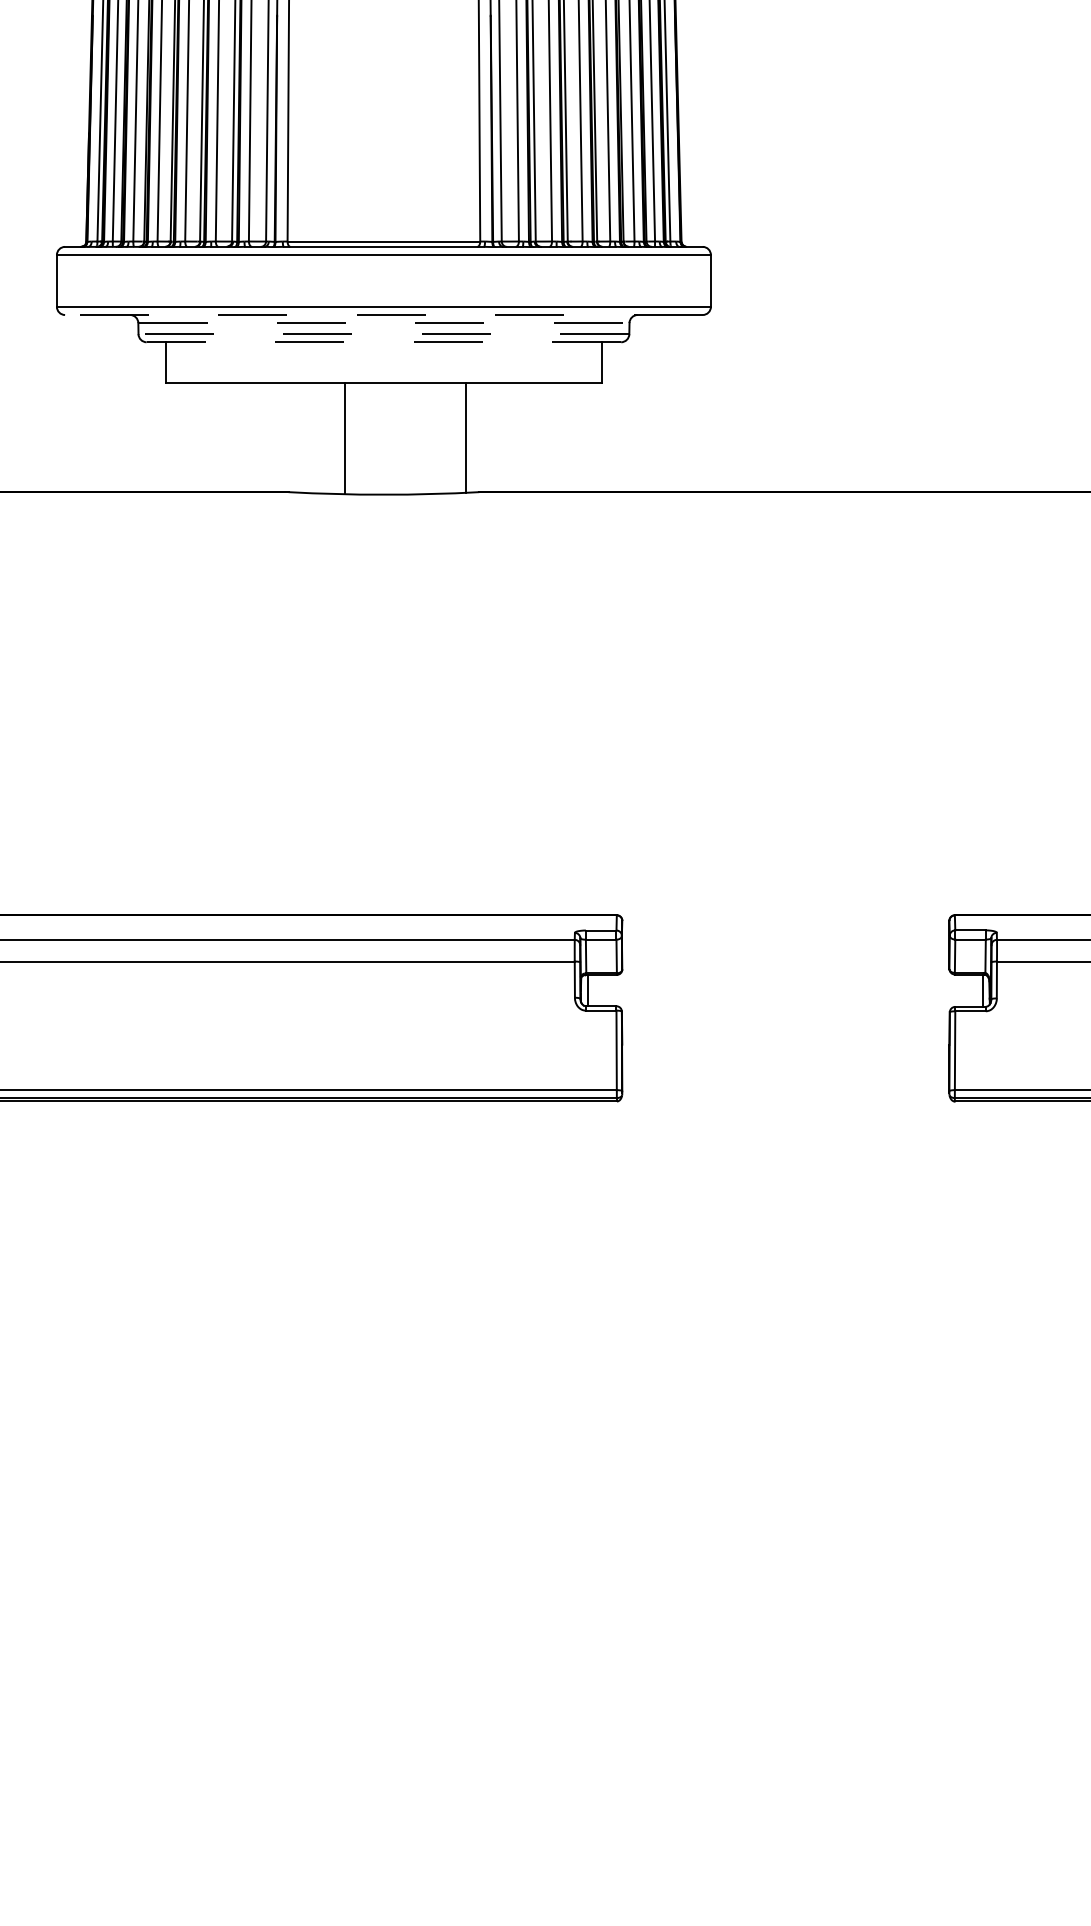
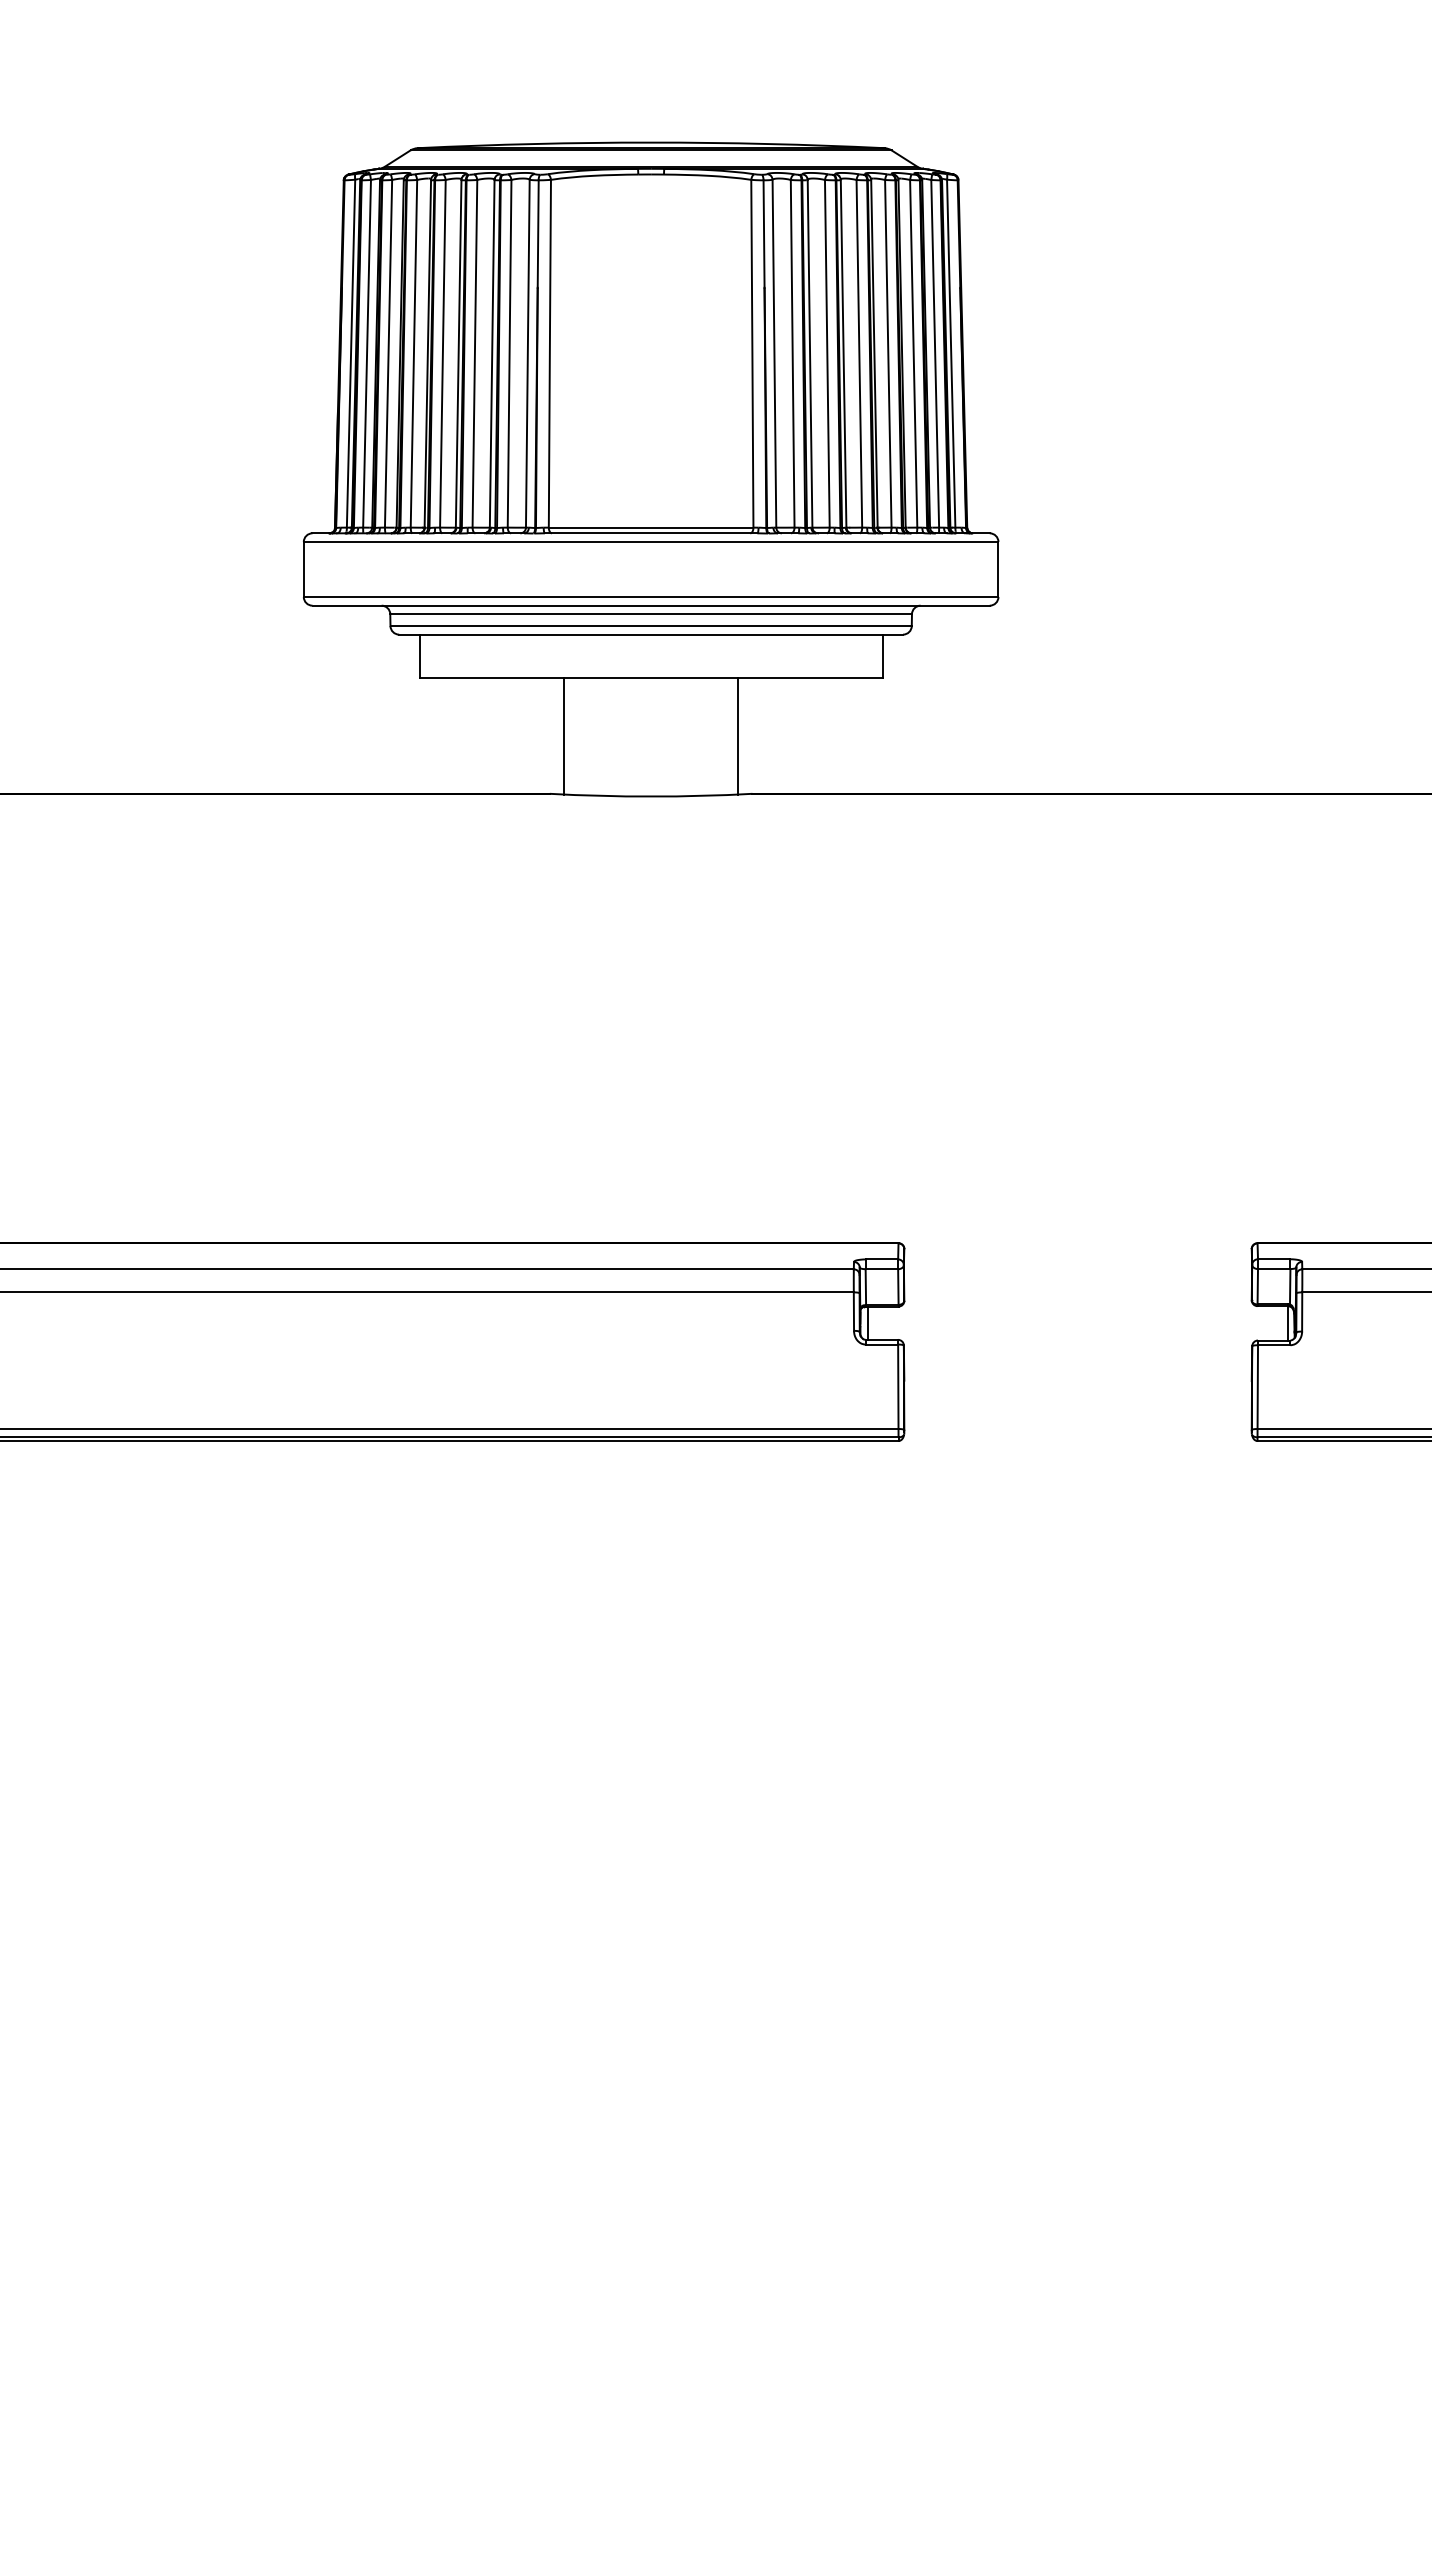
line: (384, 314) -> (651, 605), dashed -> solid
line: (384, 323) -> (651, 614), dashed -> solid
line: (384, 334) -> (651, 626), dashed -> solid
line: (384, 342) -> (651, 634), dashed -> solid
line: (344, 438) -> (564, 736), moved

